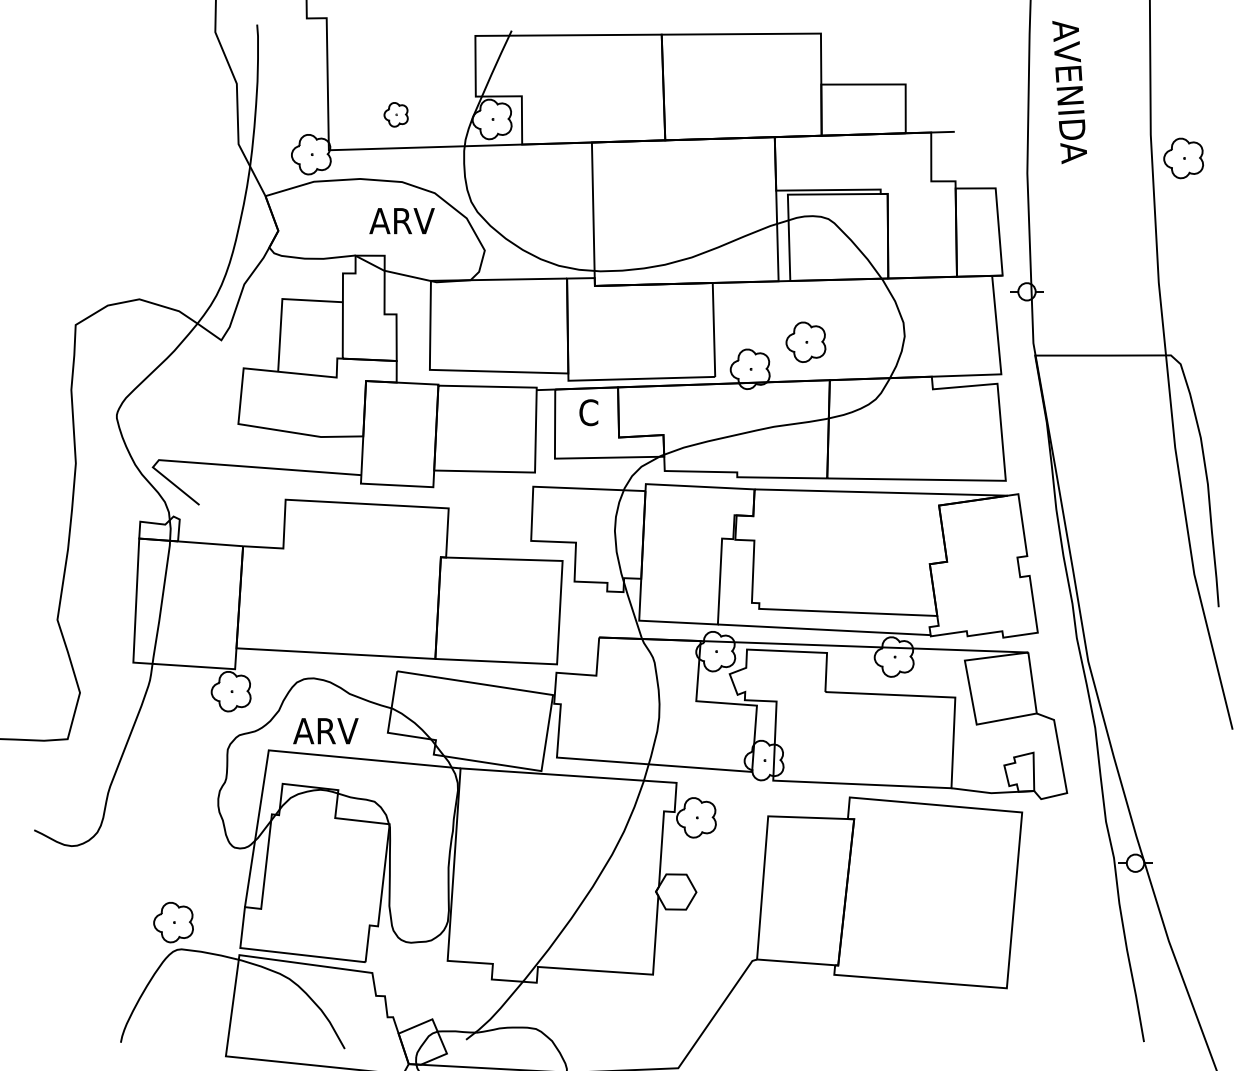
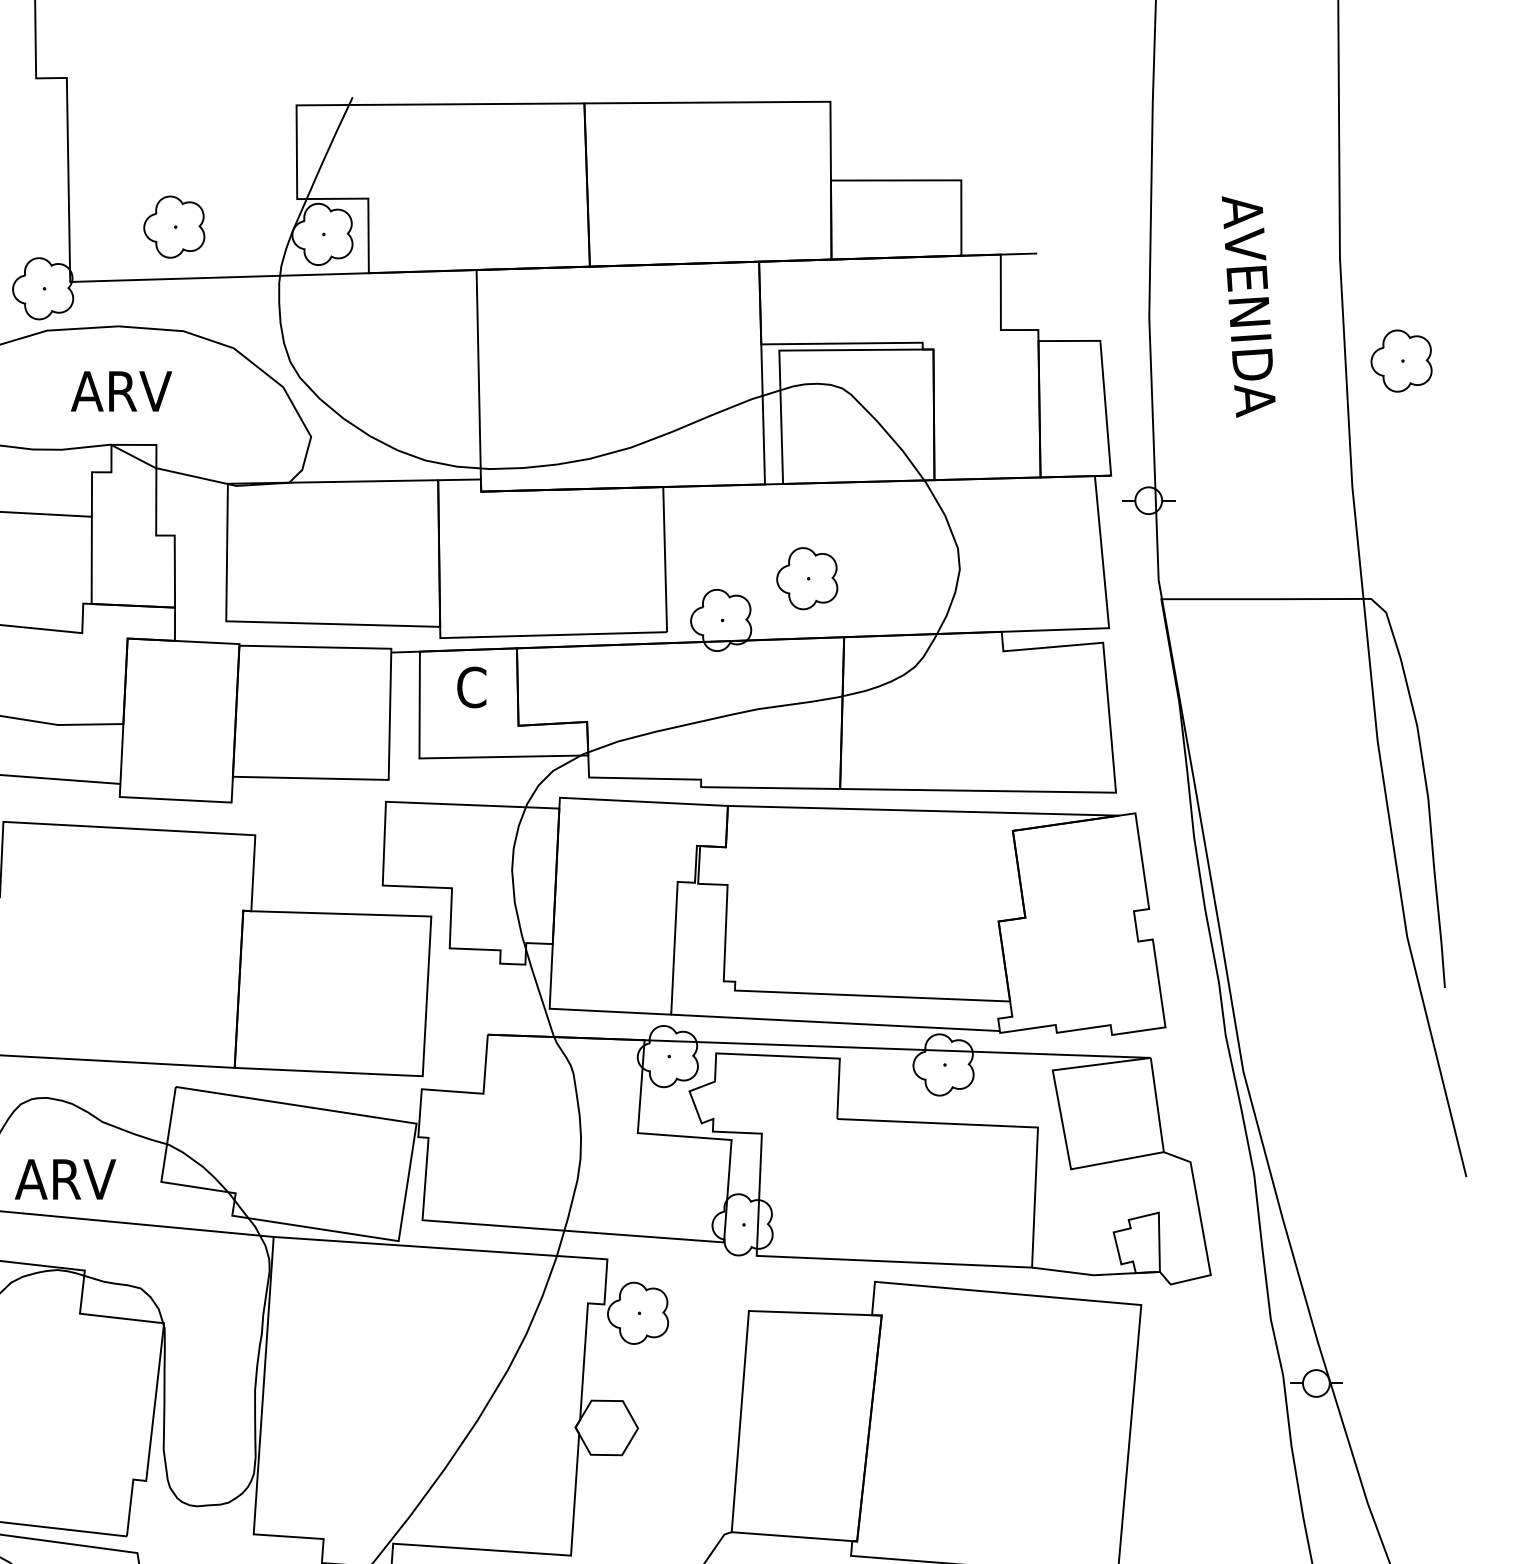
text: (1069, 92) -> (1248, 307), moved
part: (395, 114) -> (173, 226), size x1.67
part: (1183, 158) -> (1401, 361), moved
text: (401, 221) -> (120, 392), moved

